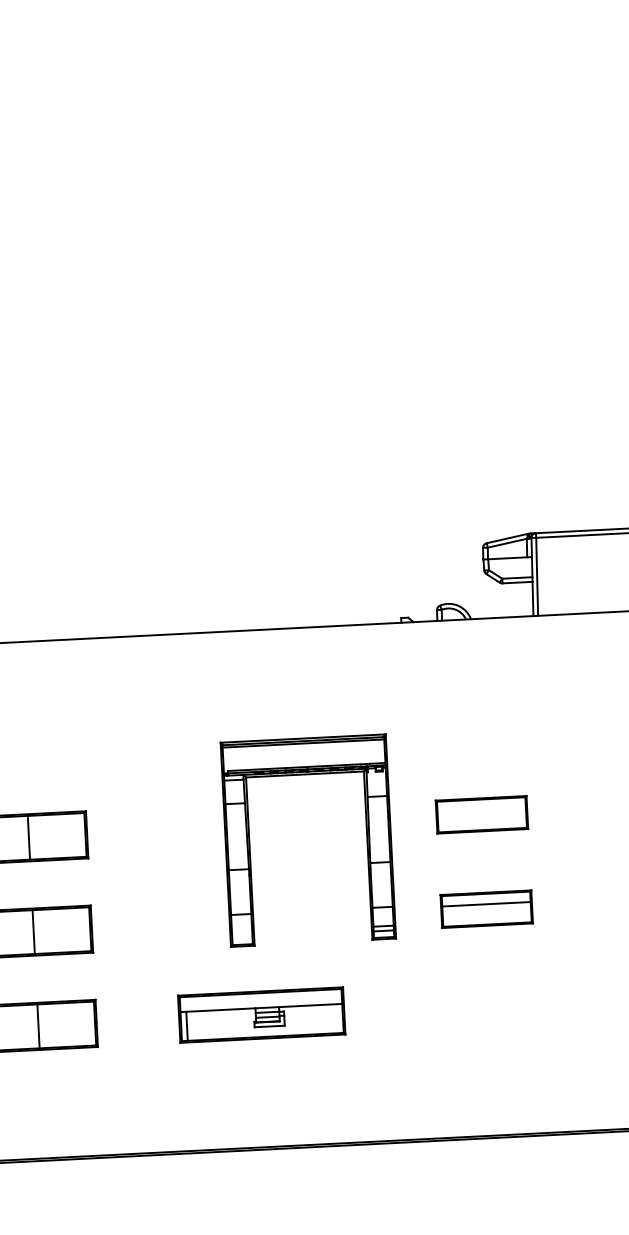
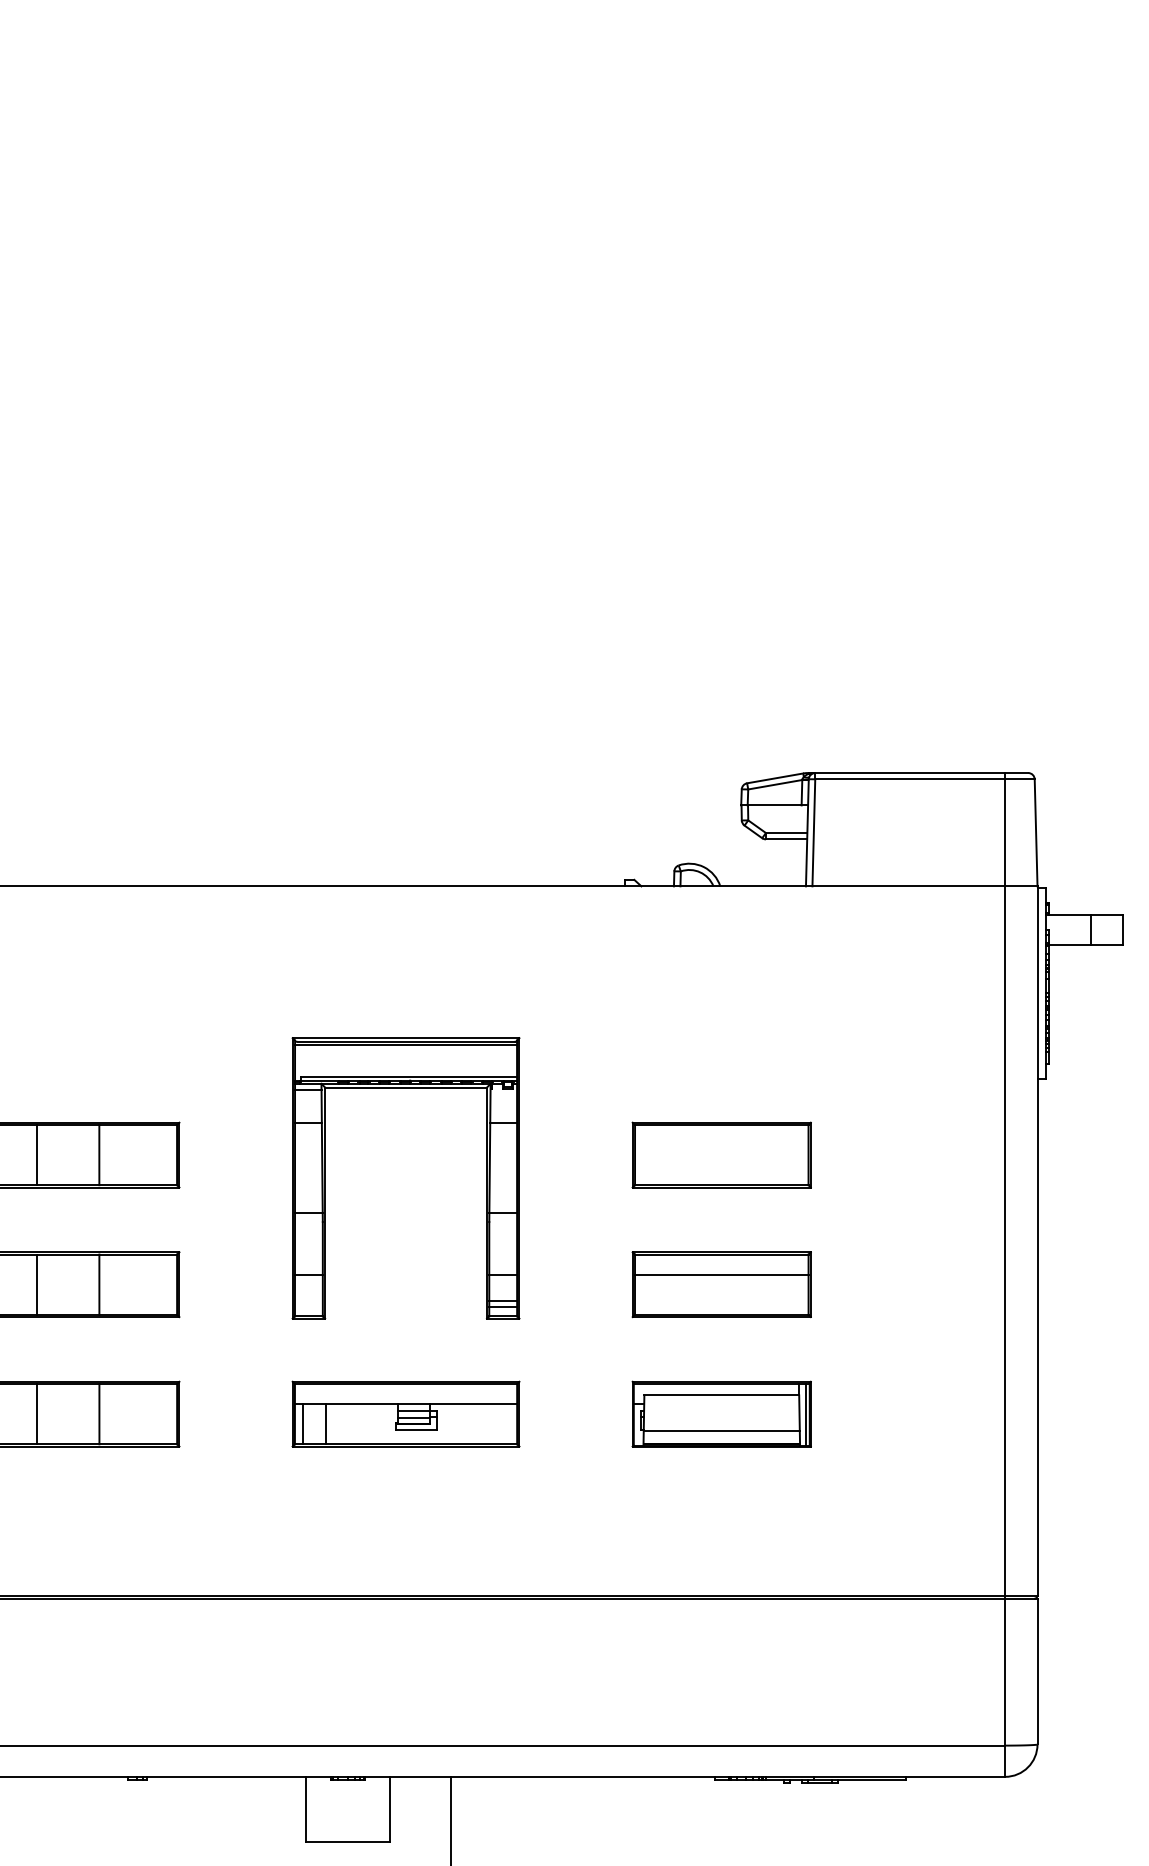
part: (481, 814) -> (721, 1154), size x1.43
part: (249, 843) -> (325, 1178), moved
part: (486, 909) -> (721, 1284), size x1.43
part: (491, 1002) -> (721, 1413), added
line: (203, 1025) -> (325, 1424), added

